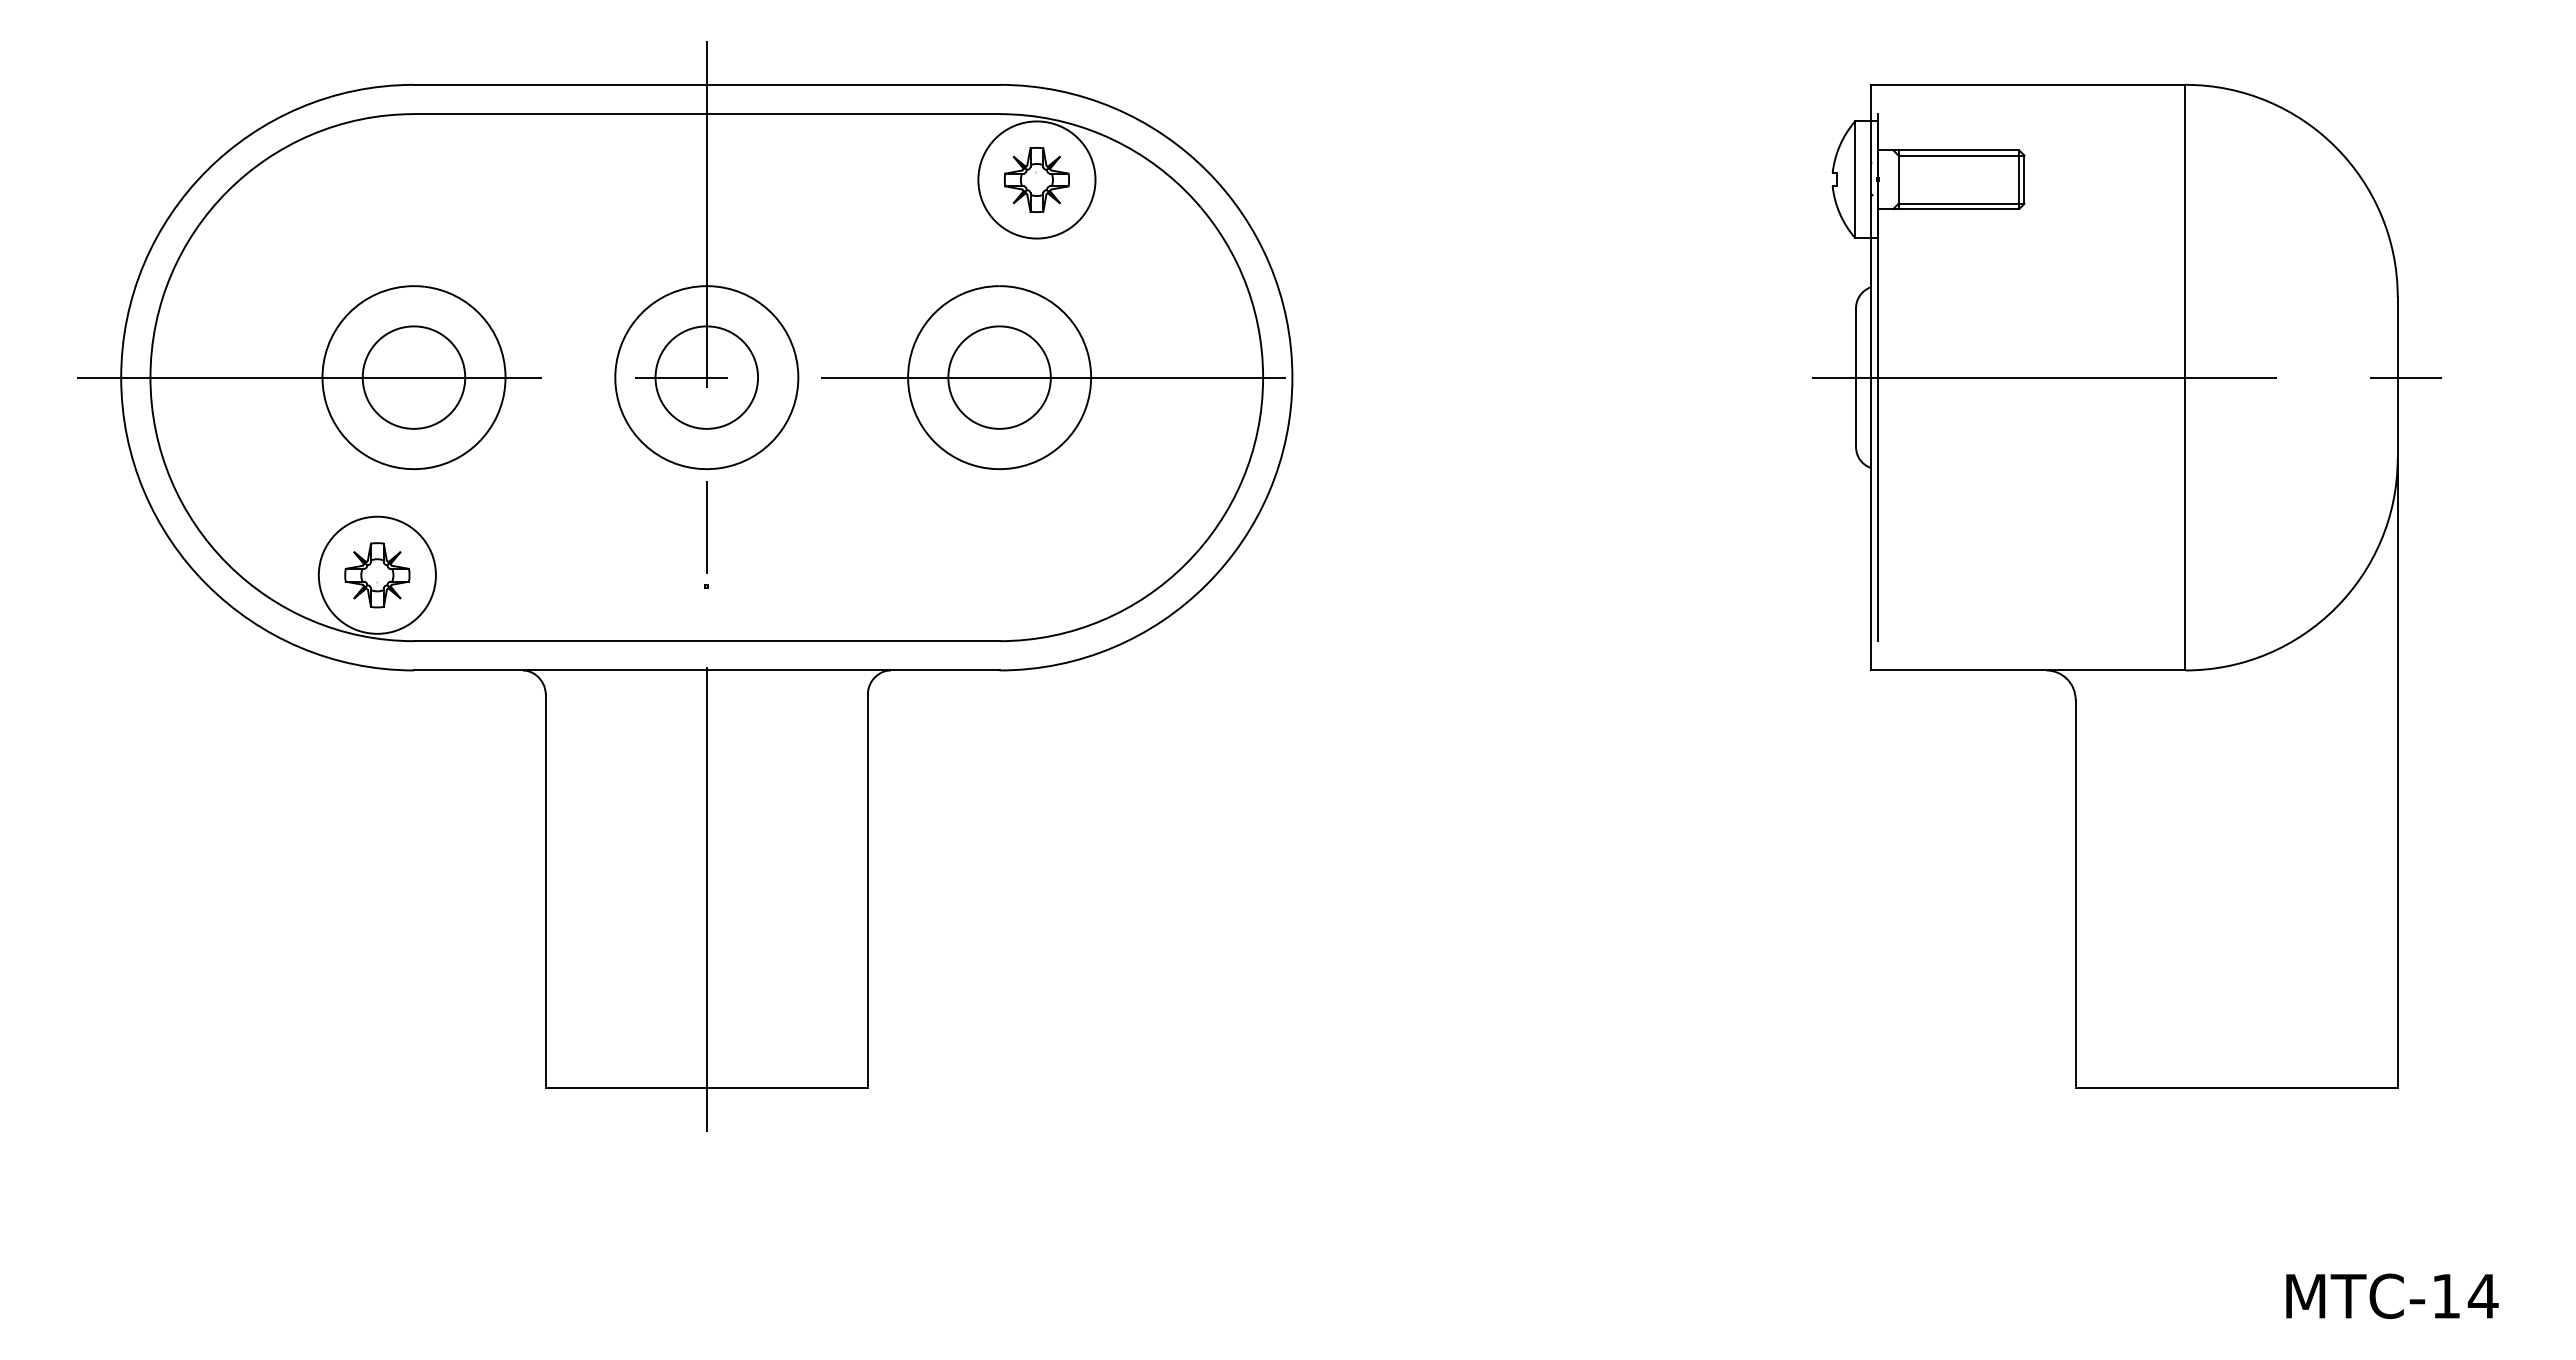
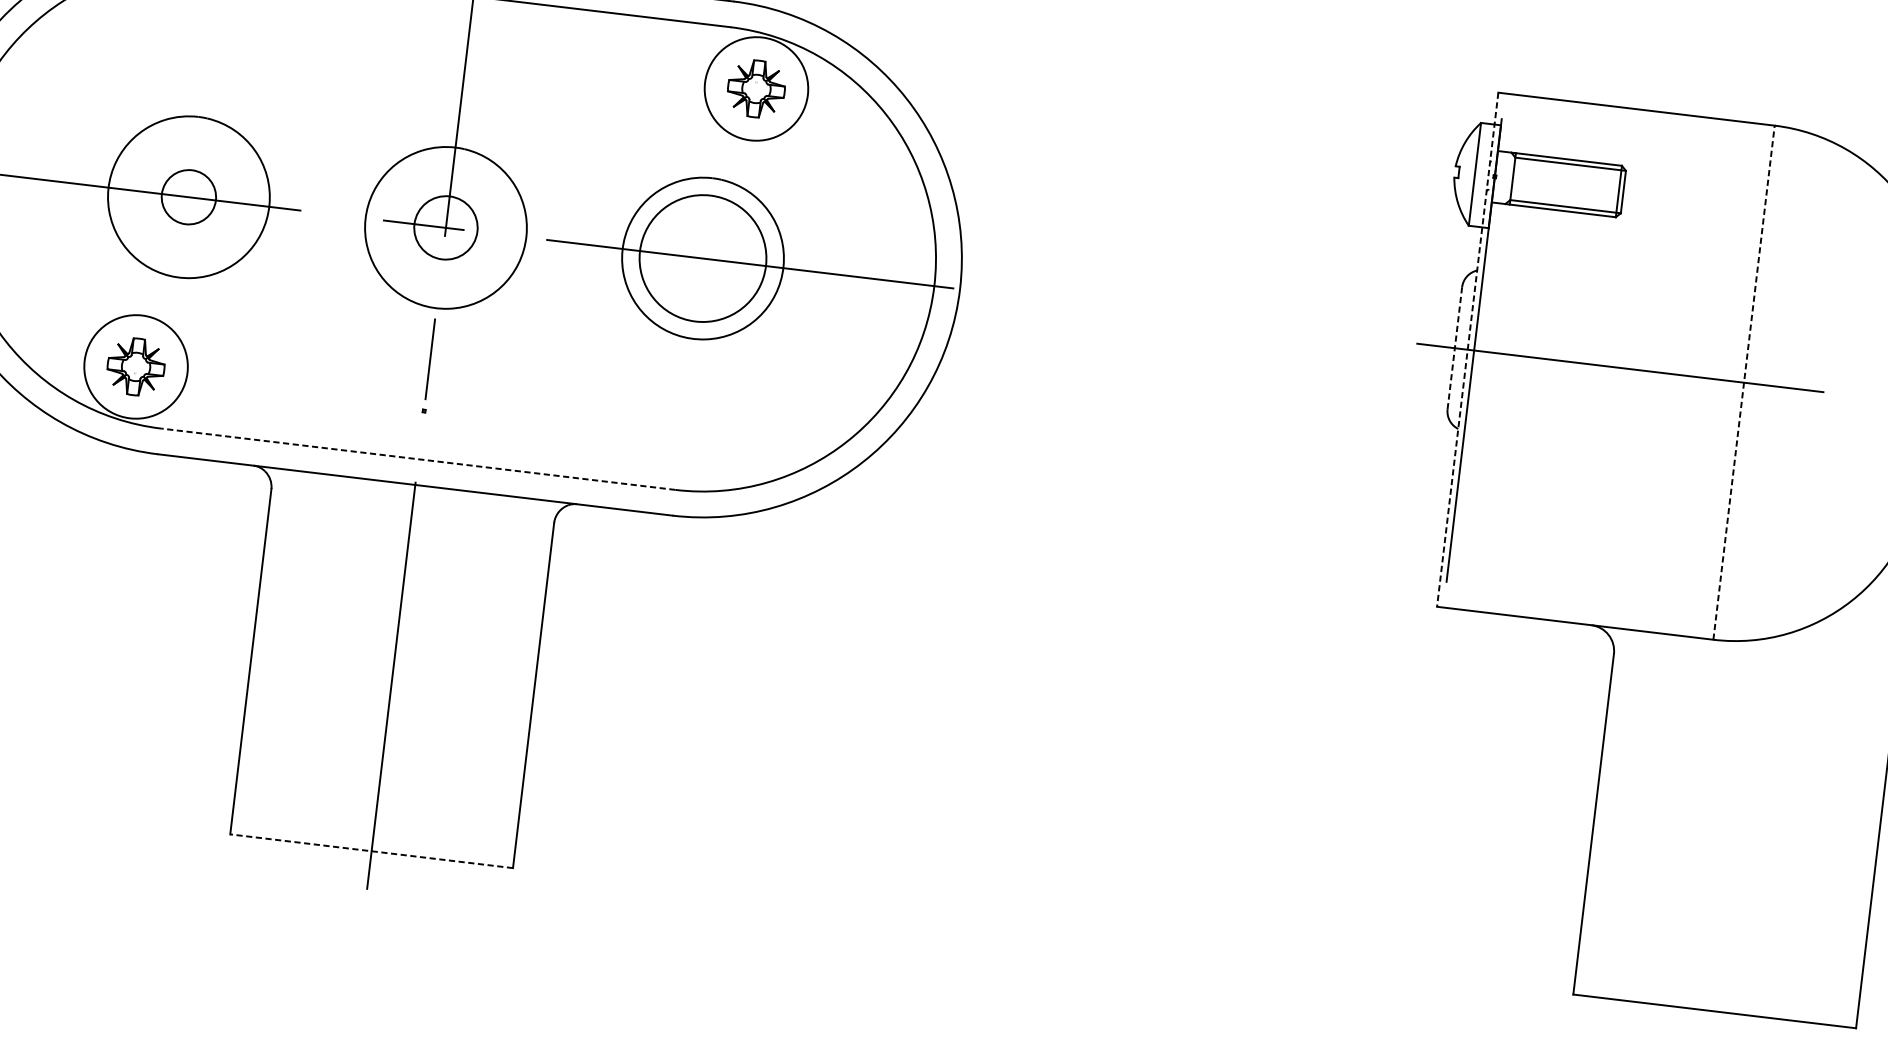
circle: (413, 377) -> (188, 197), size x0.6
circle: (706, 377) -> (445, 227), size x0.7
circle: (999, 377) -> (702, 258), size x1.4
line: (1856, 377) -> (1455, 348), solid -> dashed
line: (1870, 377) -> (1467, 349), solid -> dashed
line: (2185, 377) -> (1744, 382), solid -> dashed
line: (706, 641) -> (418, 459), solid -> dashed
line: (706, 1087) -> (371, 851), solid -> dashed

